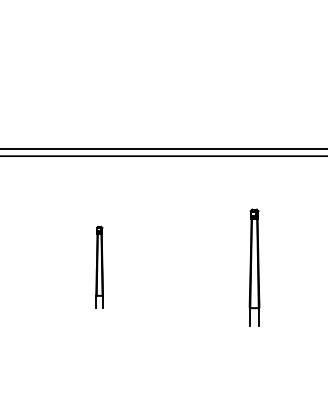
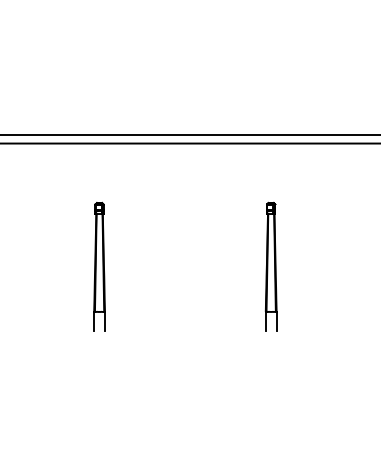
part: (99, 267) -> (99, 266), size x1.43

